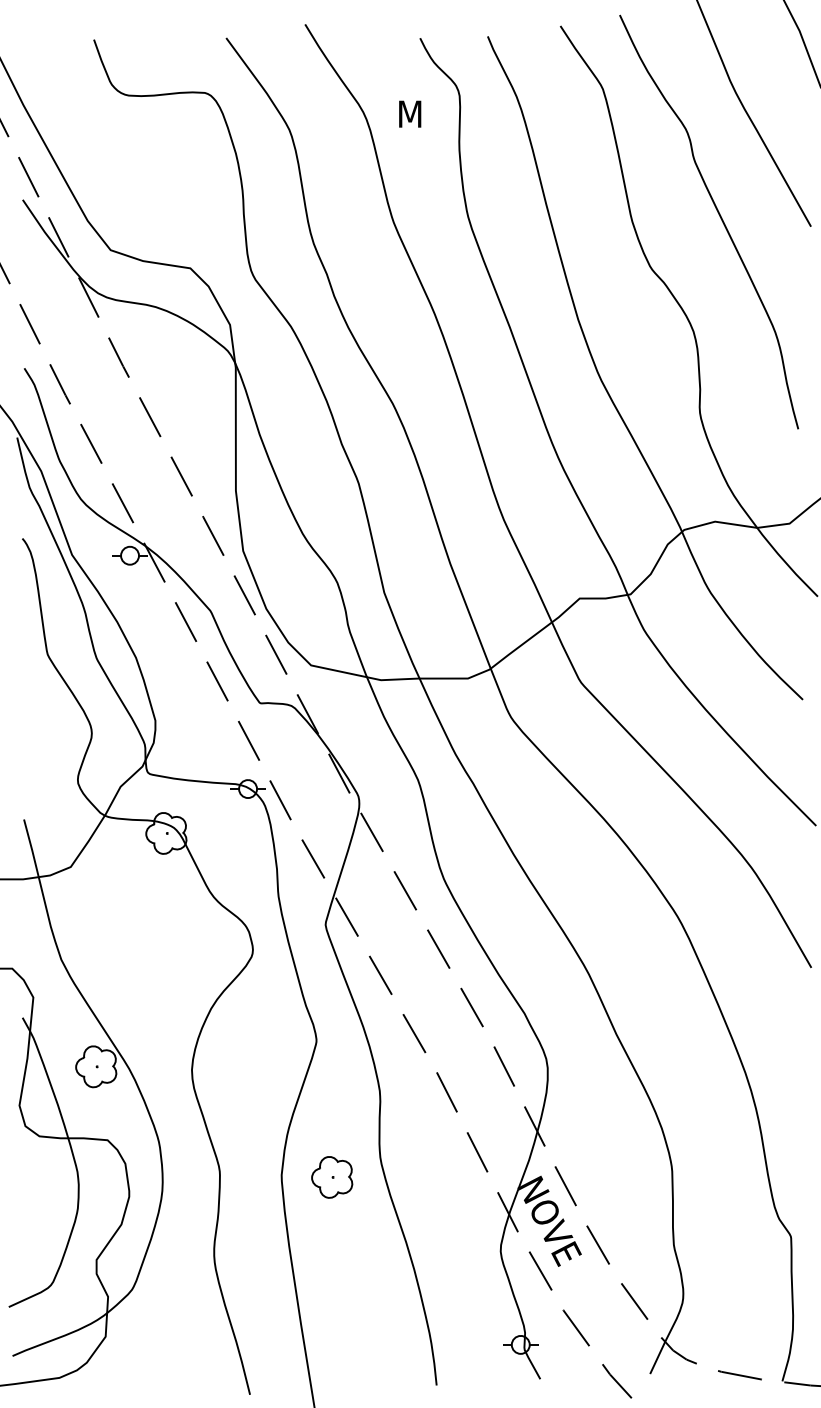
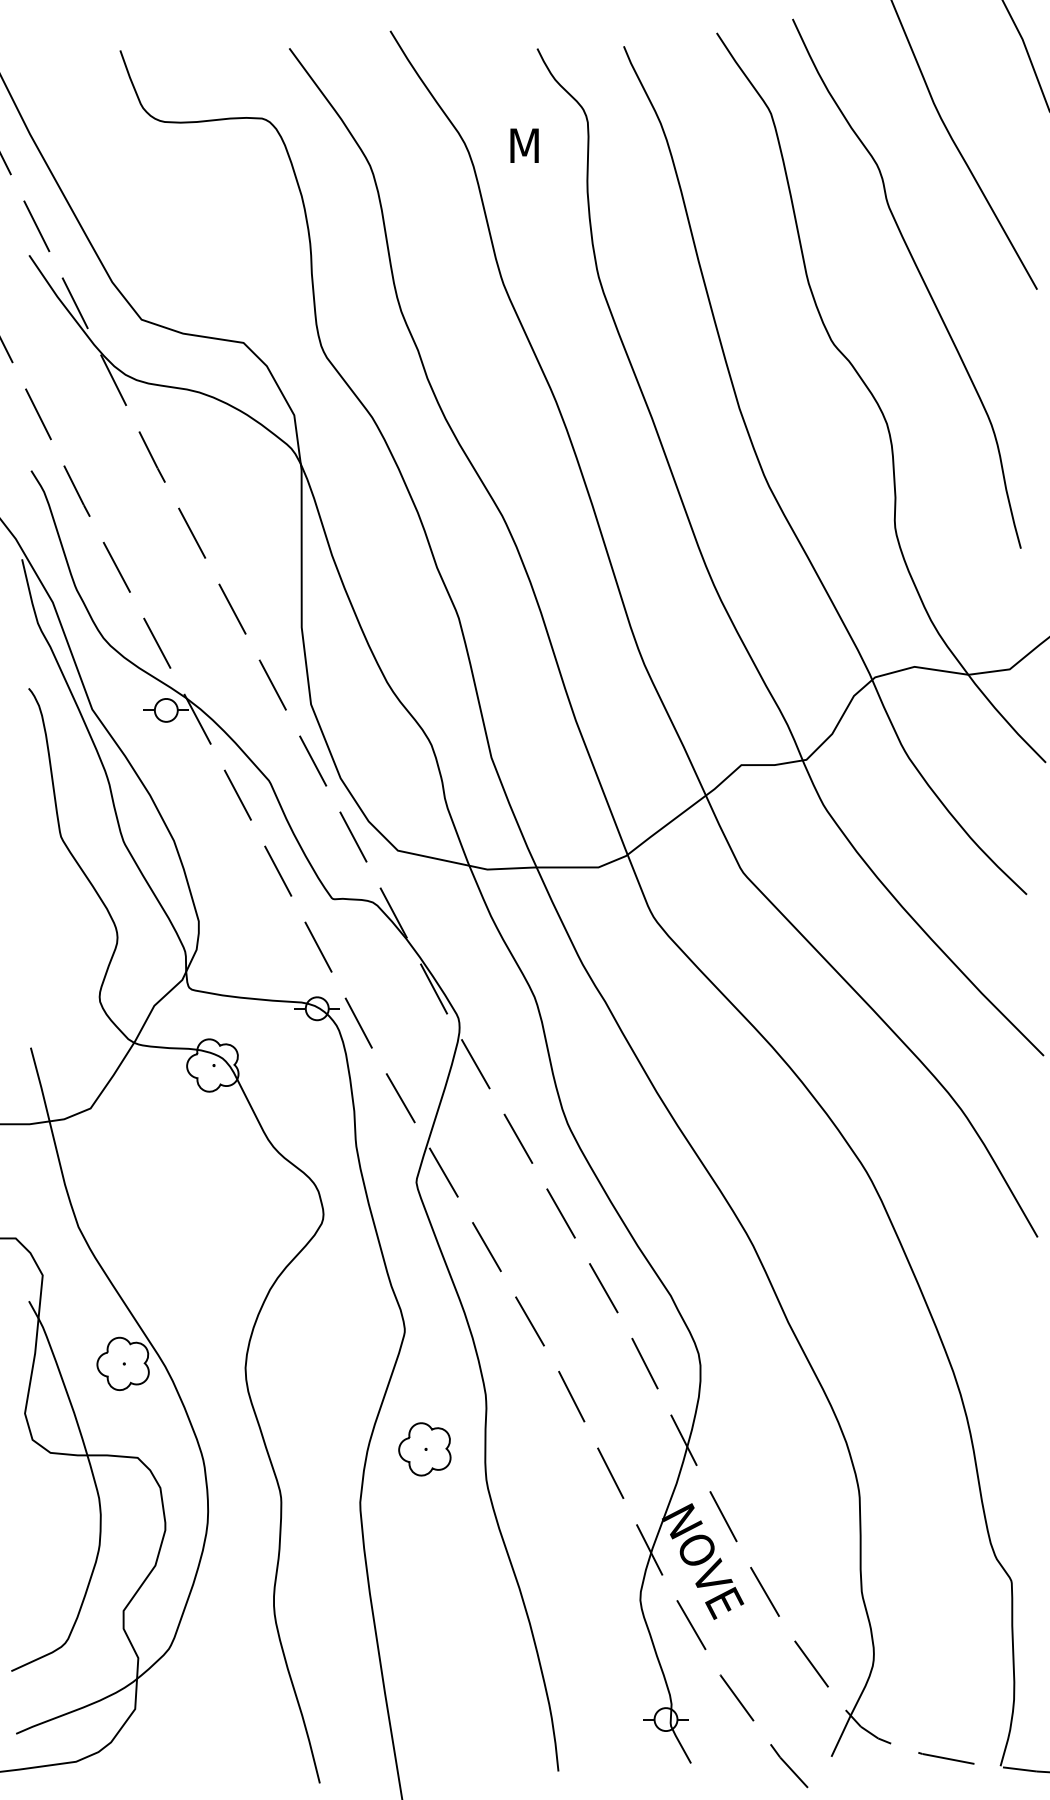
part: (331, 1177) -> (424, 1449), moved

